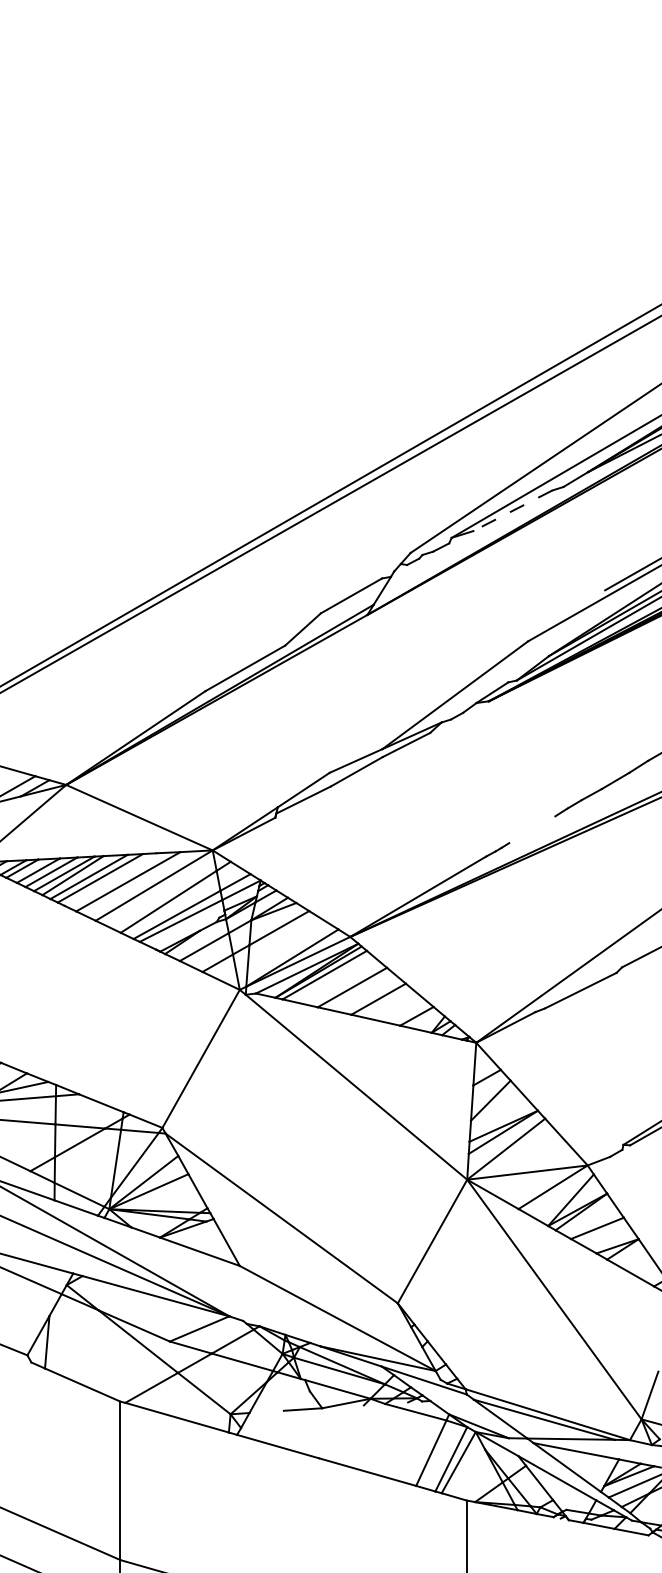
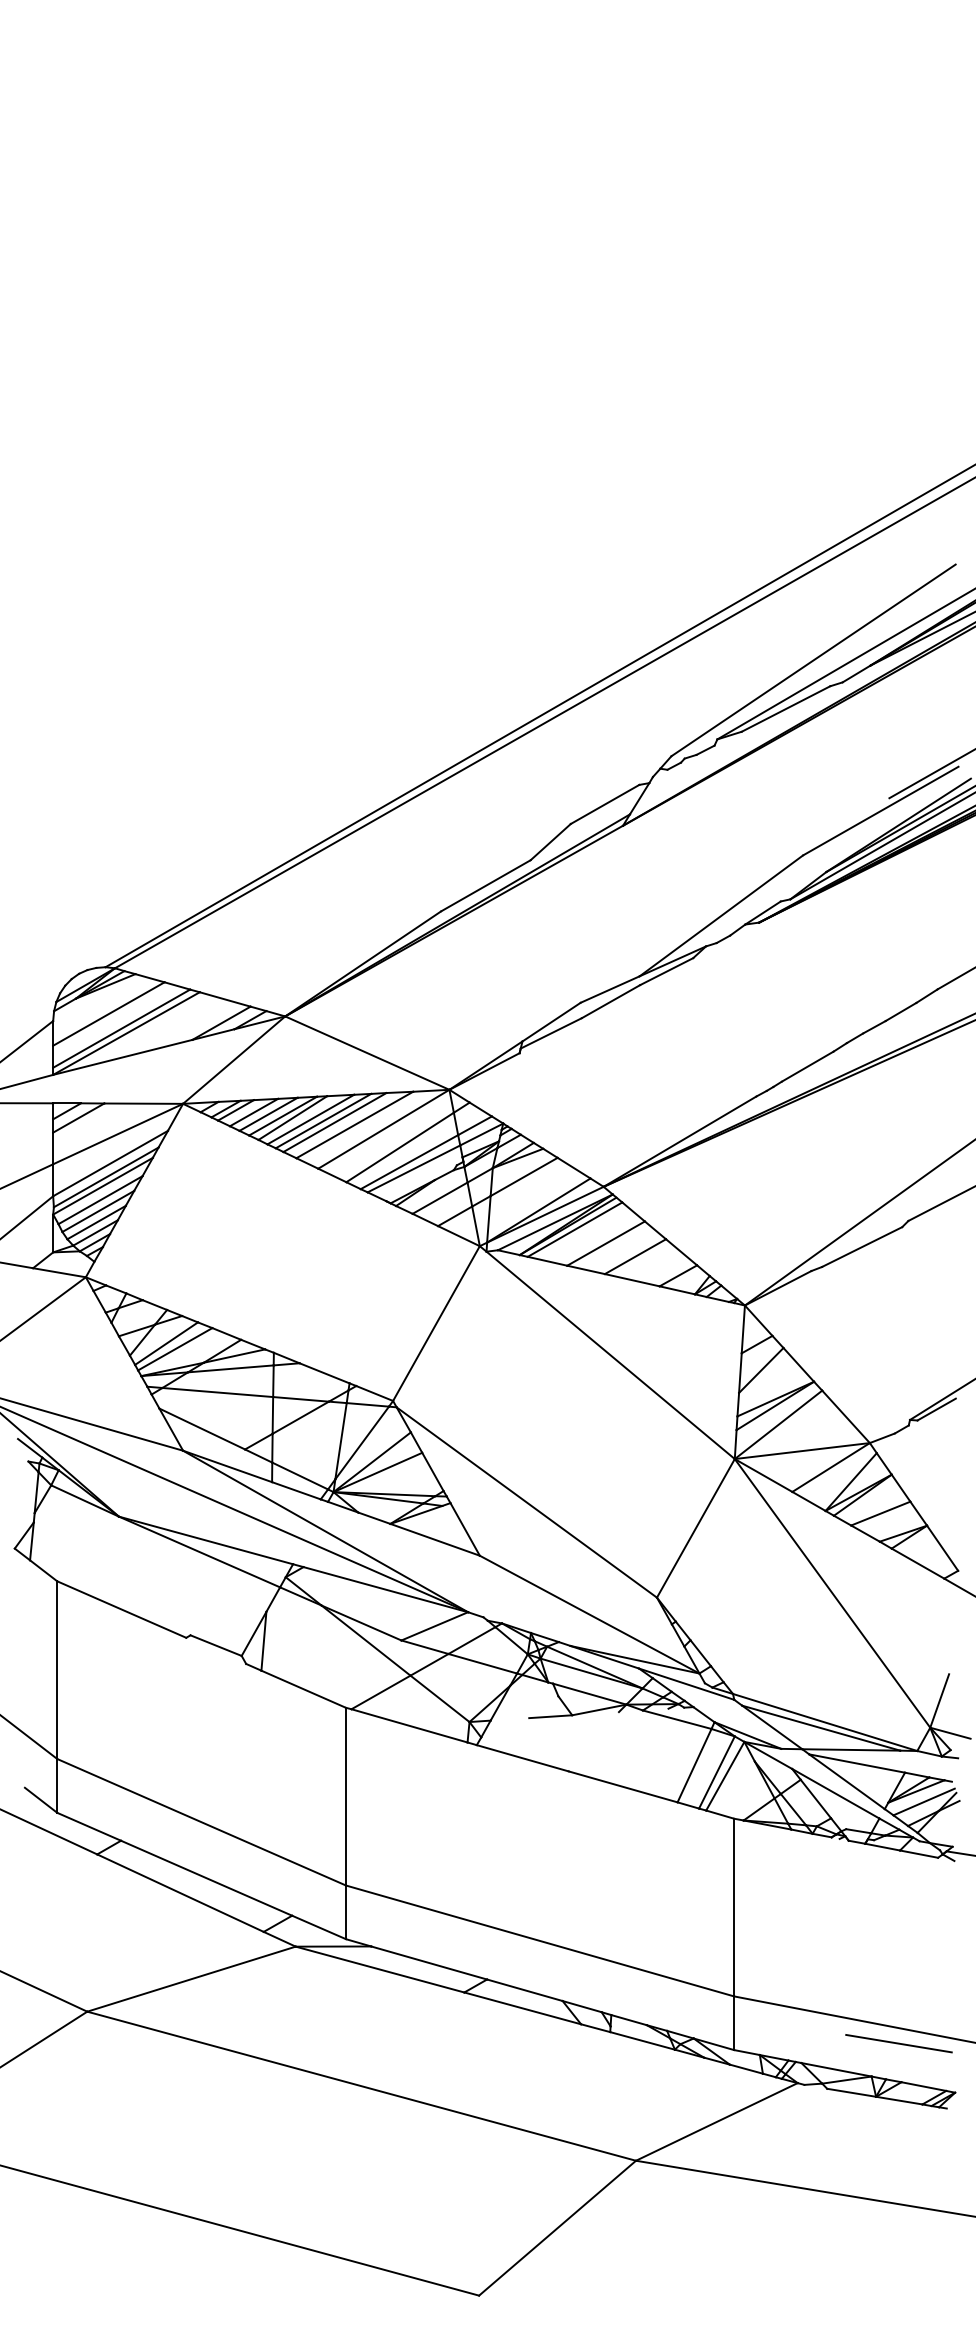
line: (512, 511) -> (785, 709), dashed -> solid
line: (532, 829) -> (807, 1066), added
line: (110, 879) -> (334, 1122), added

